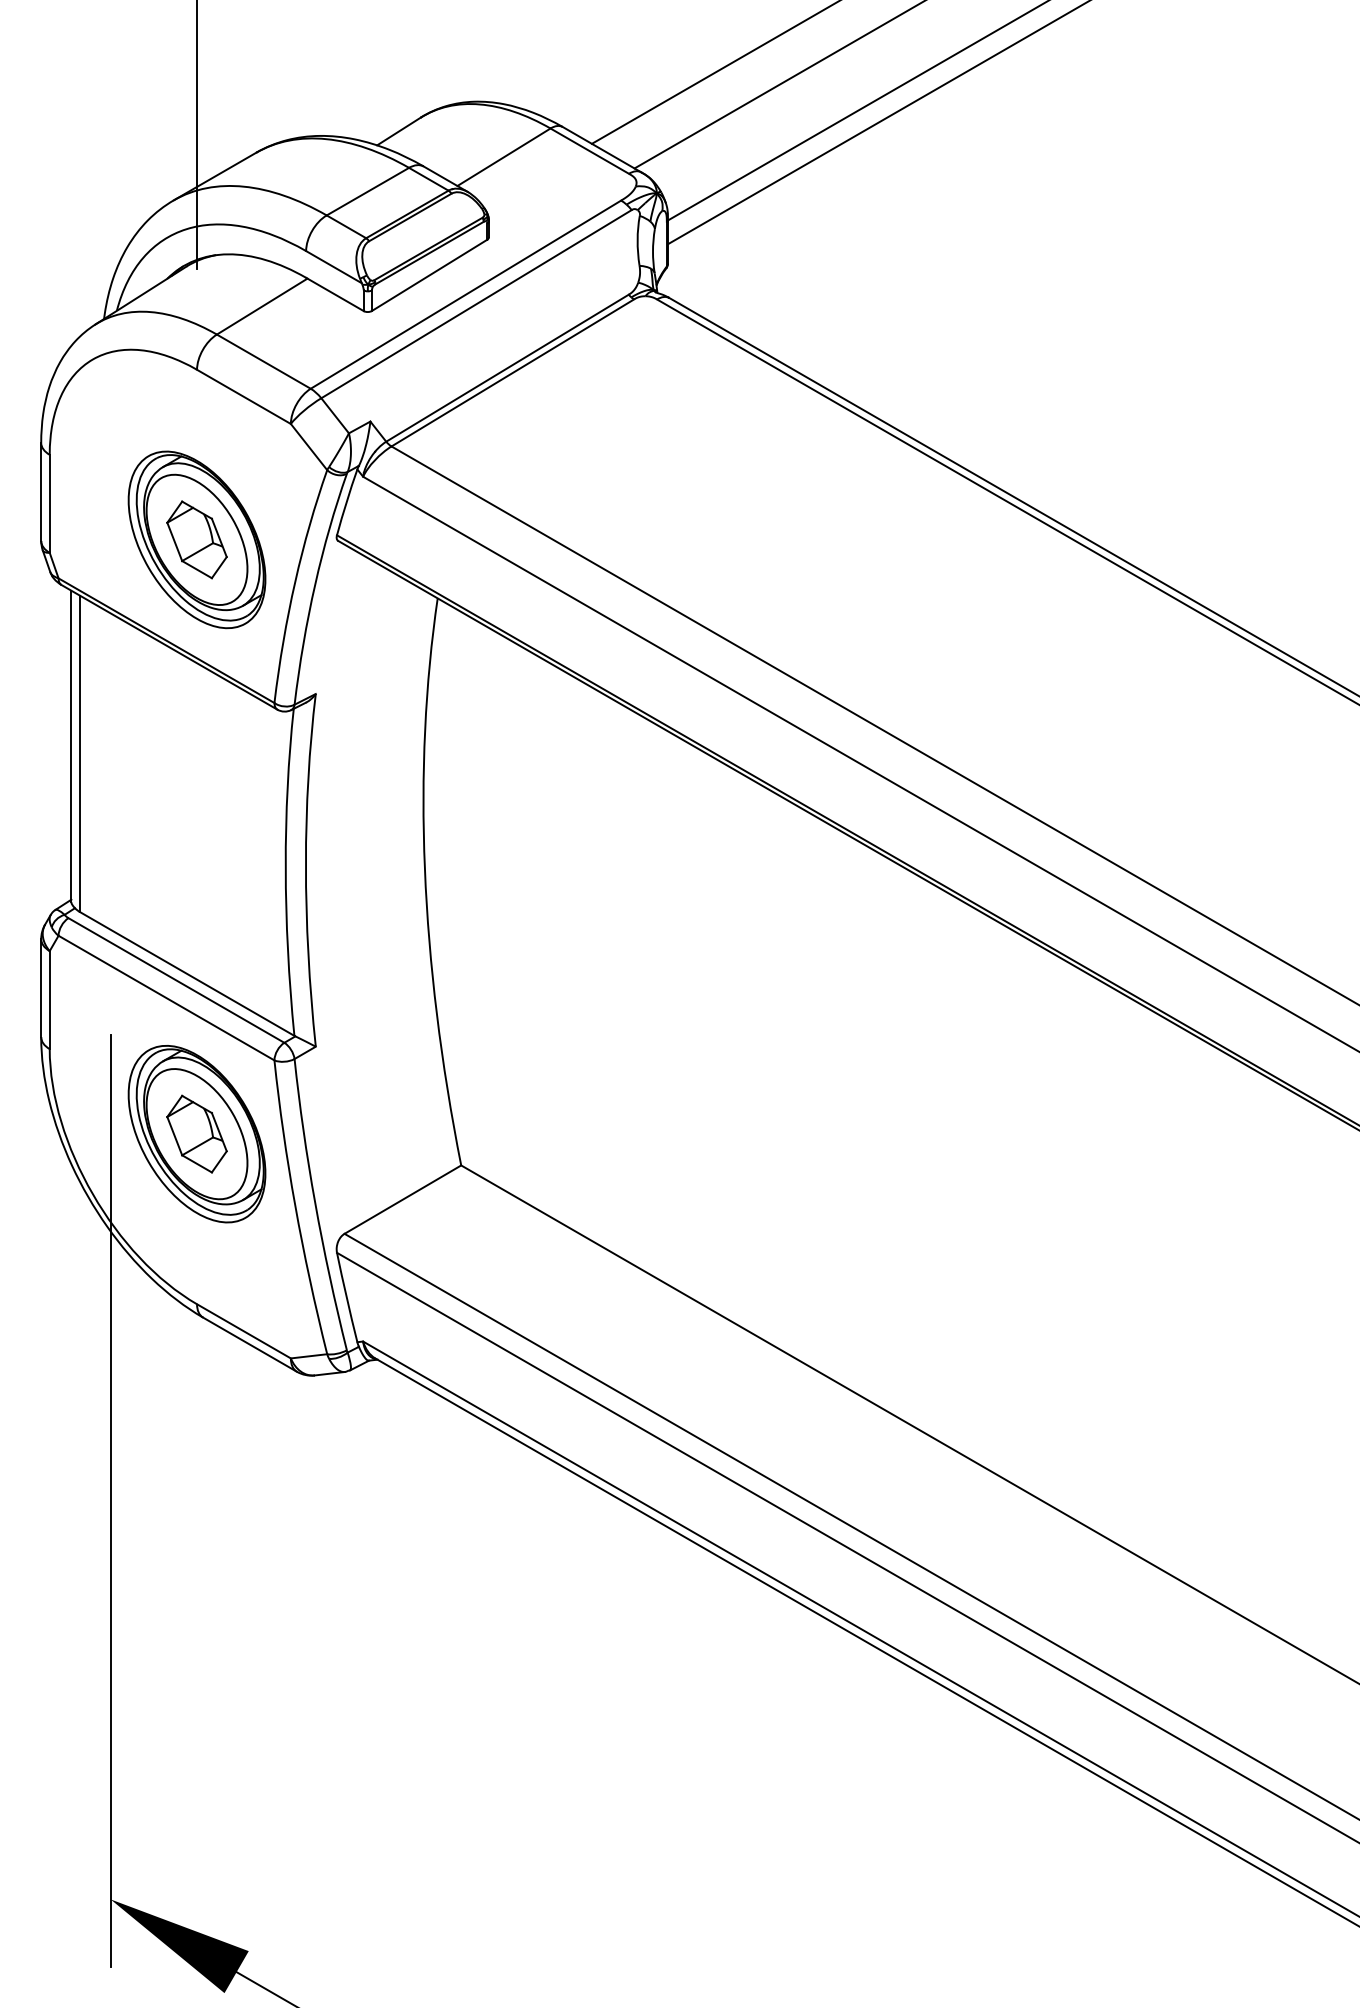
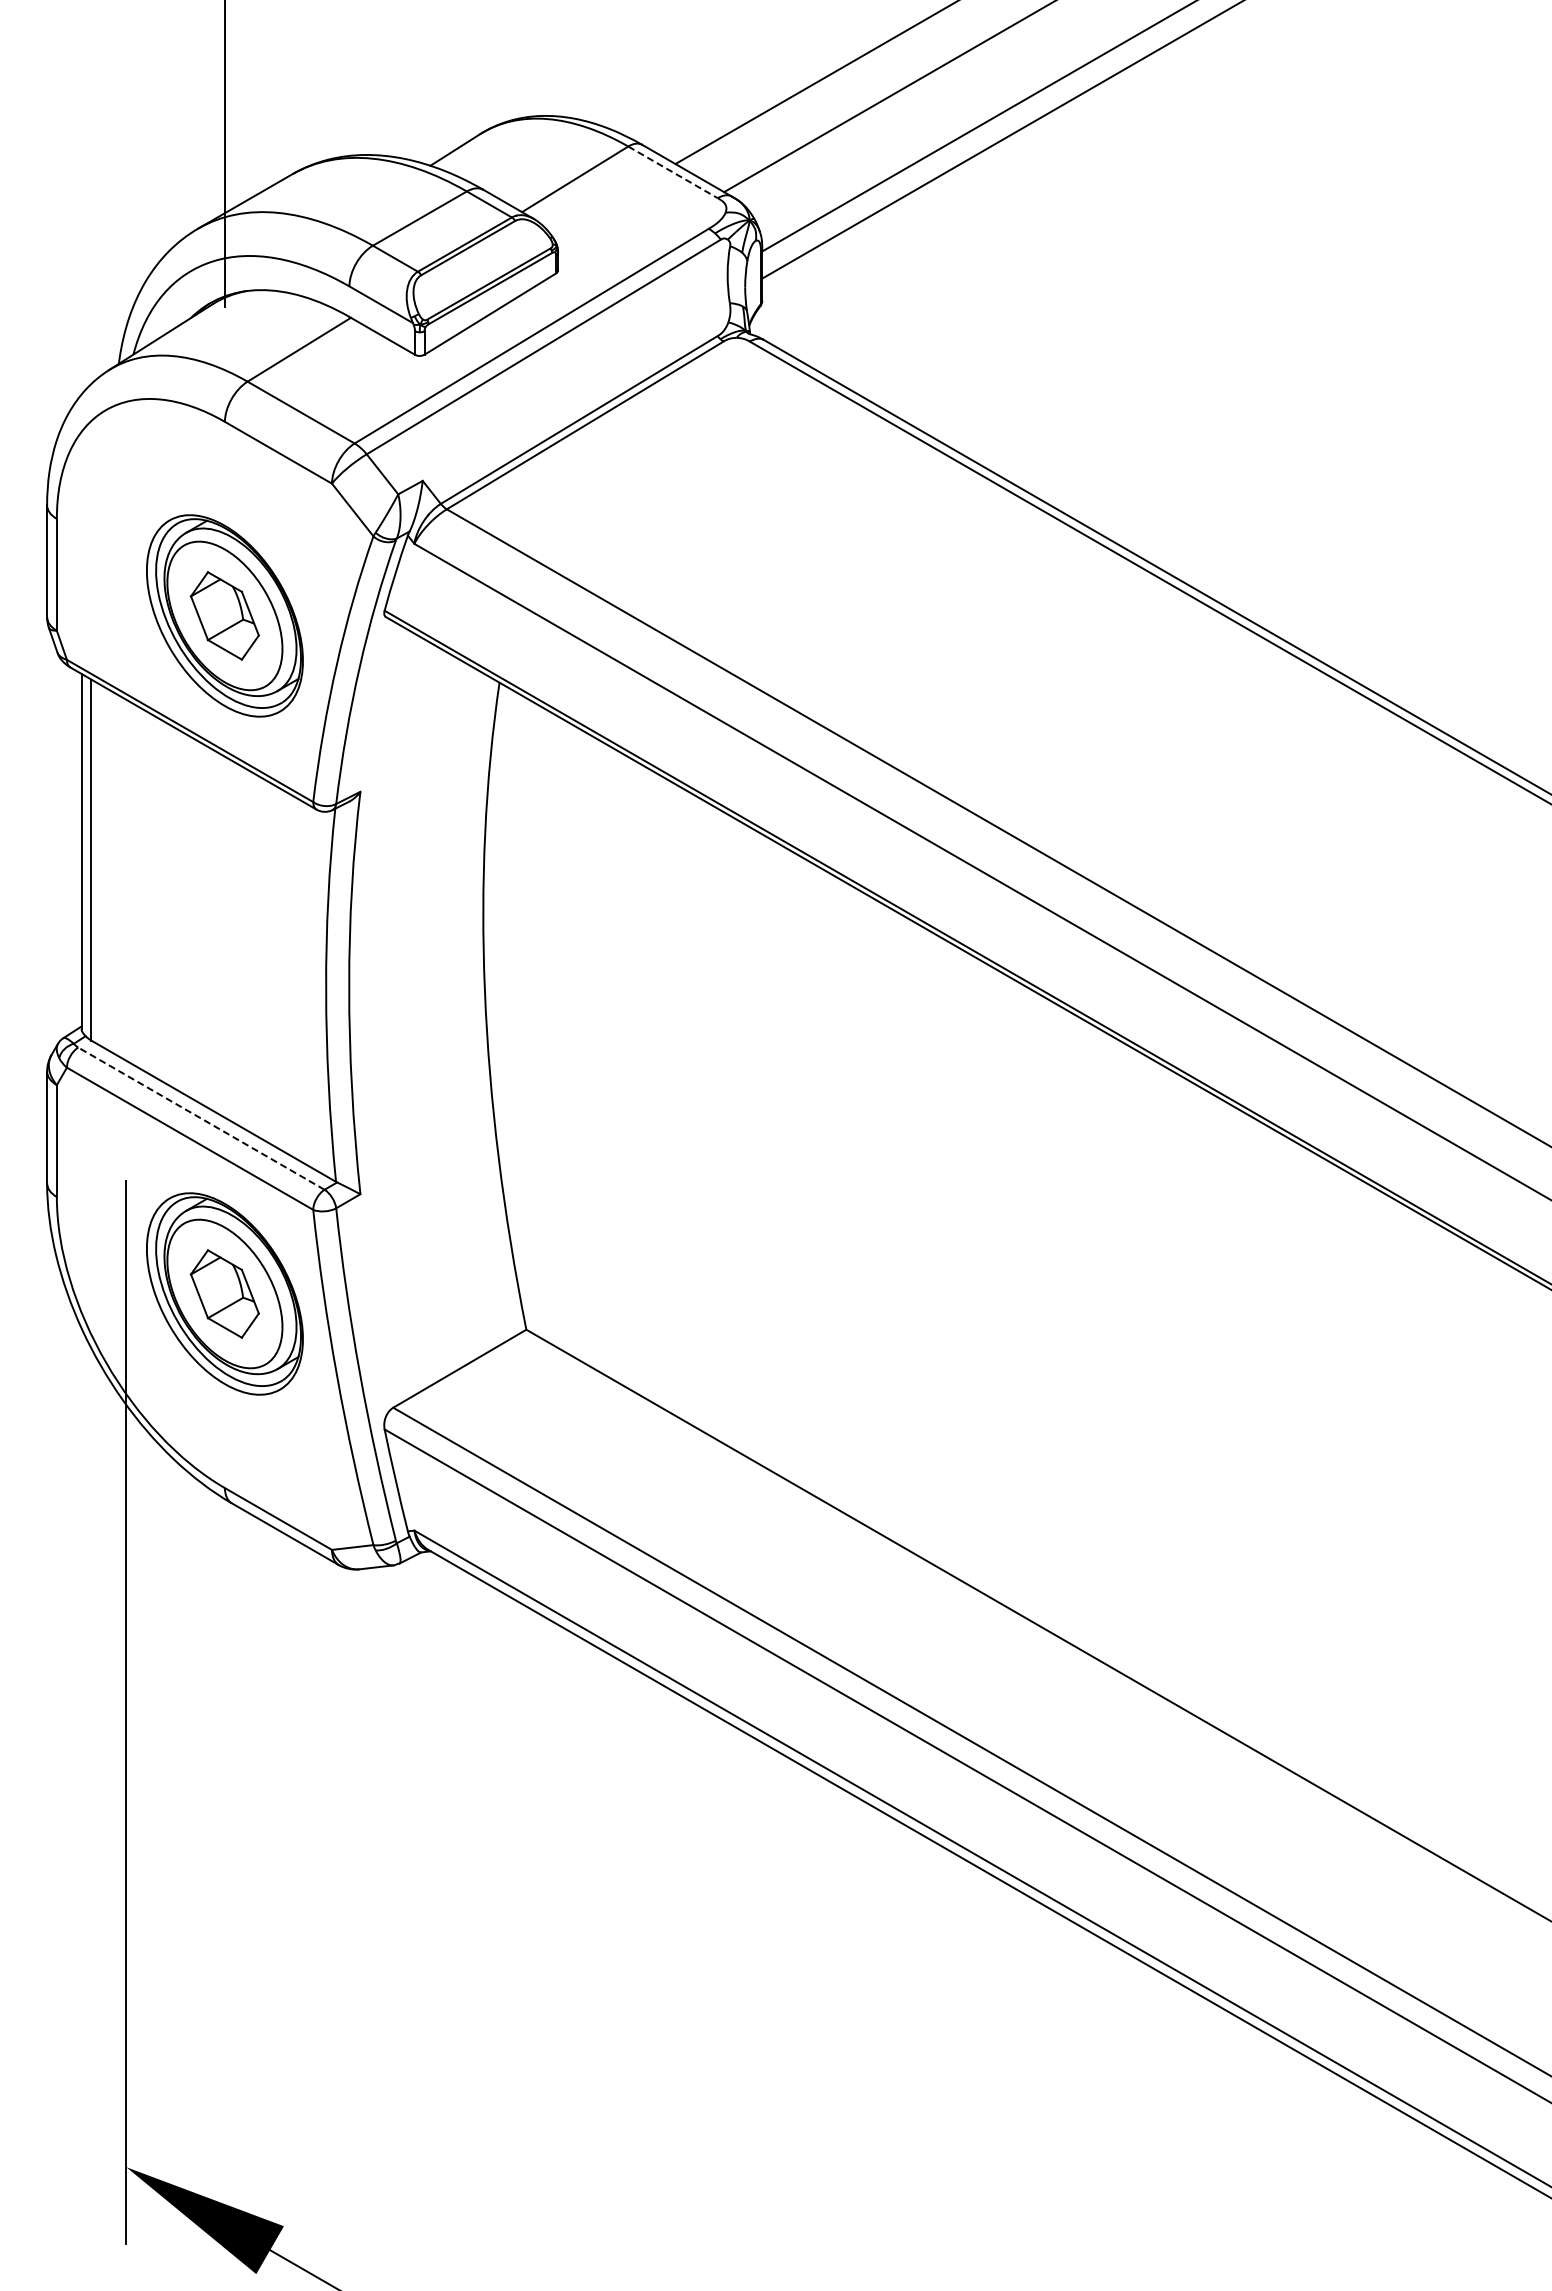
line: (590, 151) -> (673, 172), solid -> dashed
line: (176, 980) -> (201, 1118), solid -> dashed

